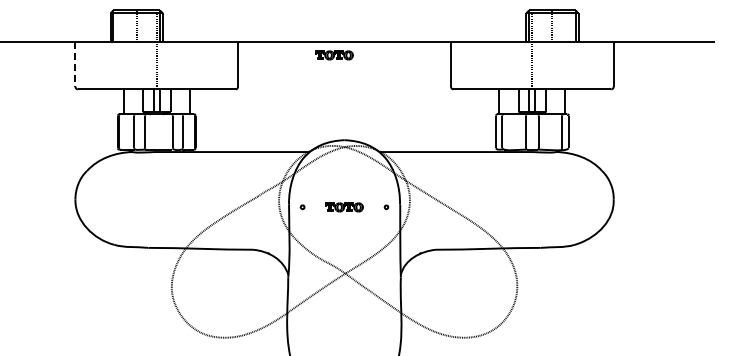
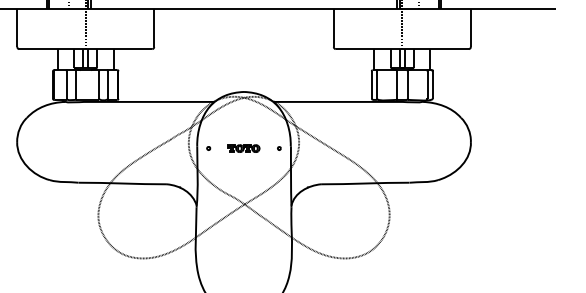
part: (334, 55) -> (235, 20), removed
line: (75, 64) -> (17, 28), dashed -> solid

